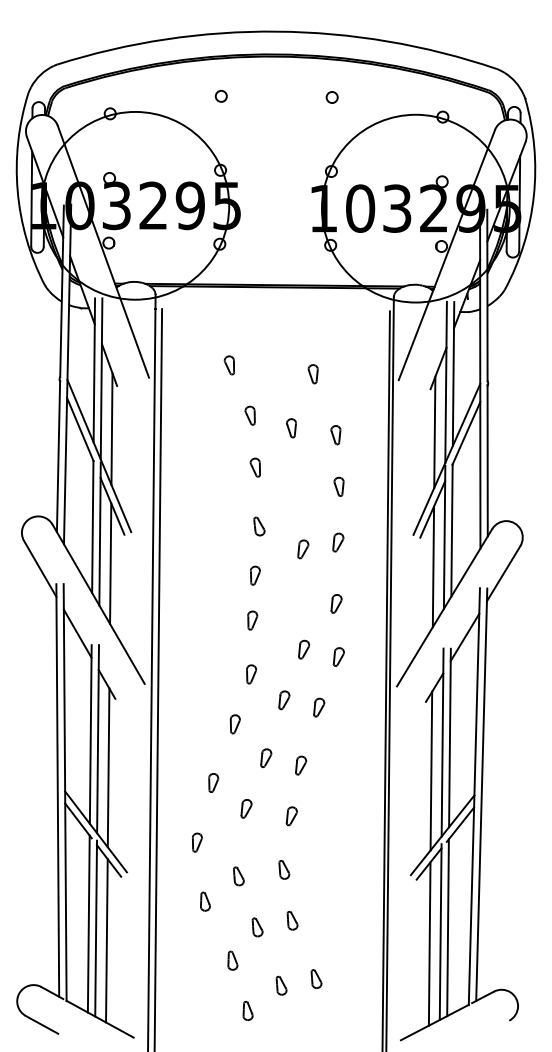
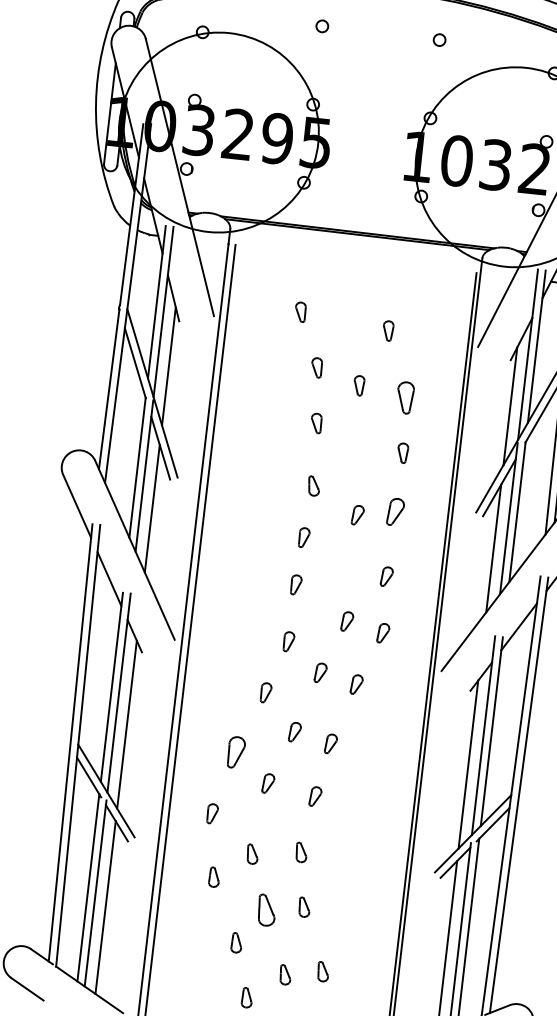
part: (335, 435) -> (404, 398), size x1.6
part: (338, 542) -> (395, 512), size x1.4
part: (213, 782) -> (236, 752), size x1.6
part: (257, 927) -> (266, 910), size x1.6

